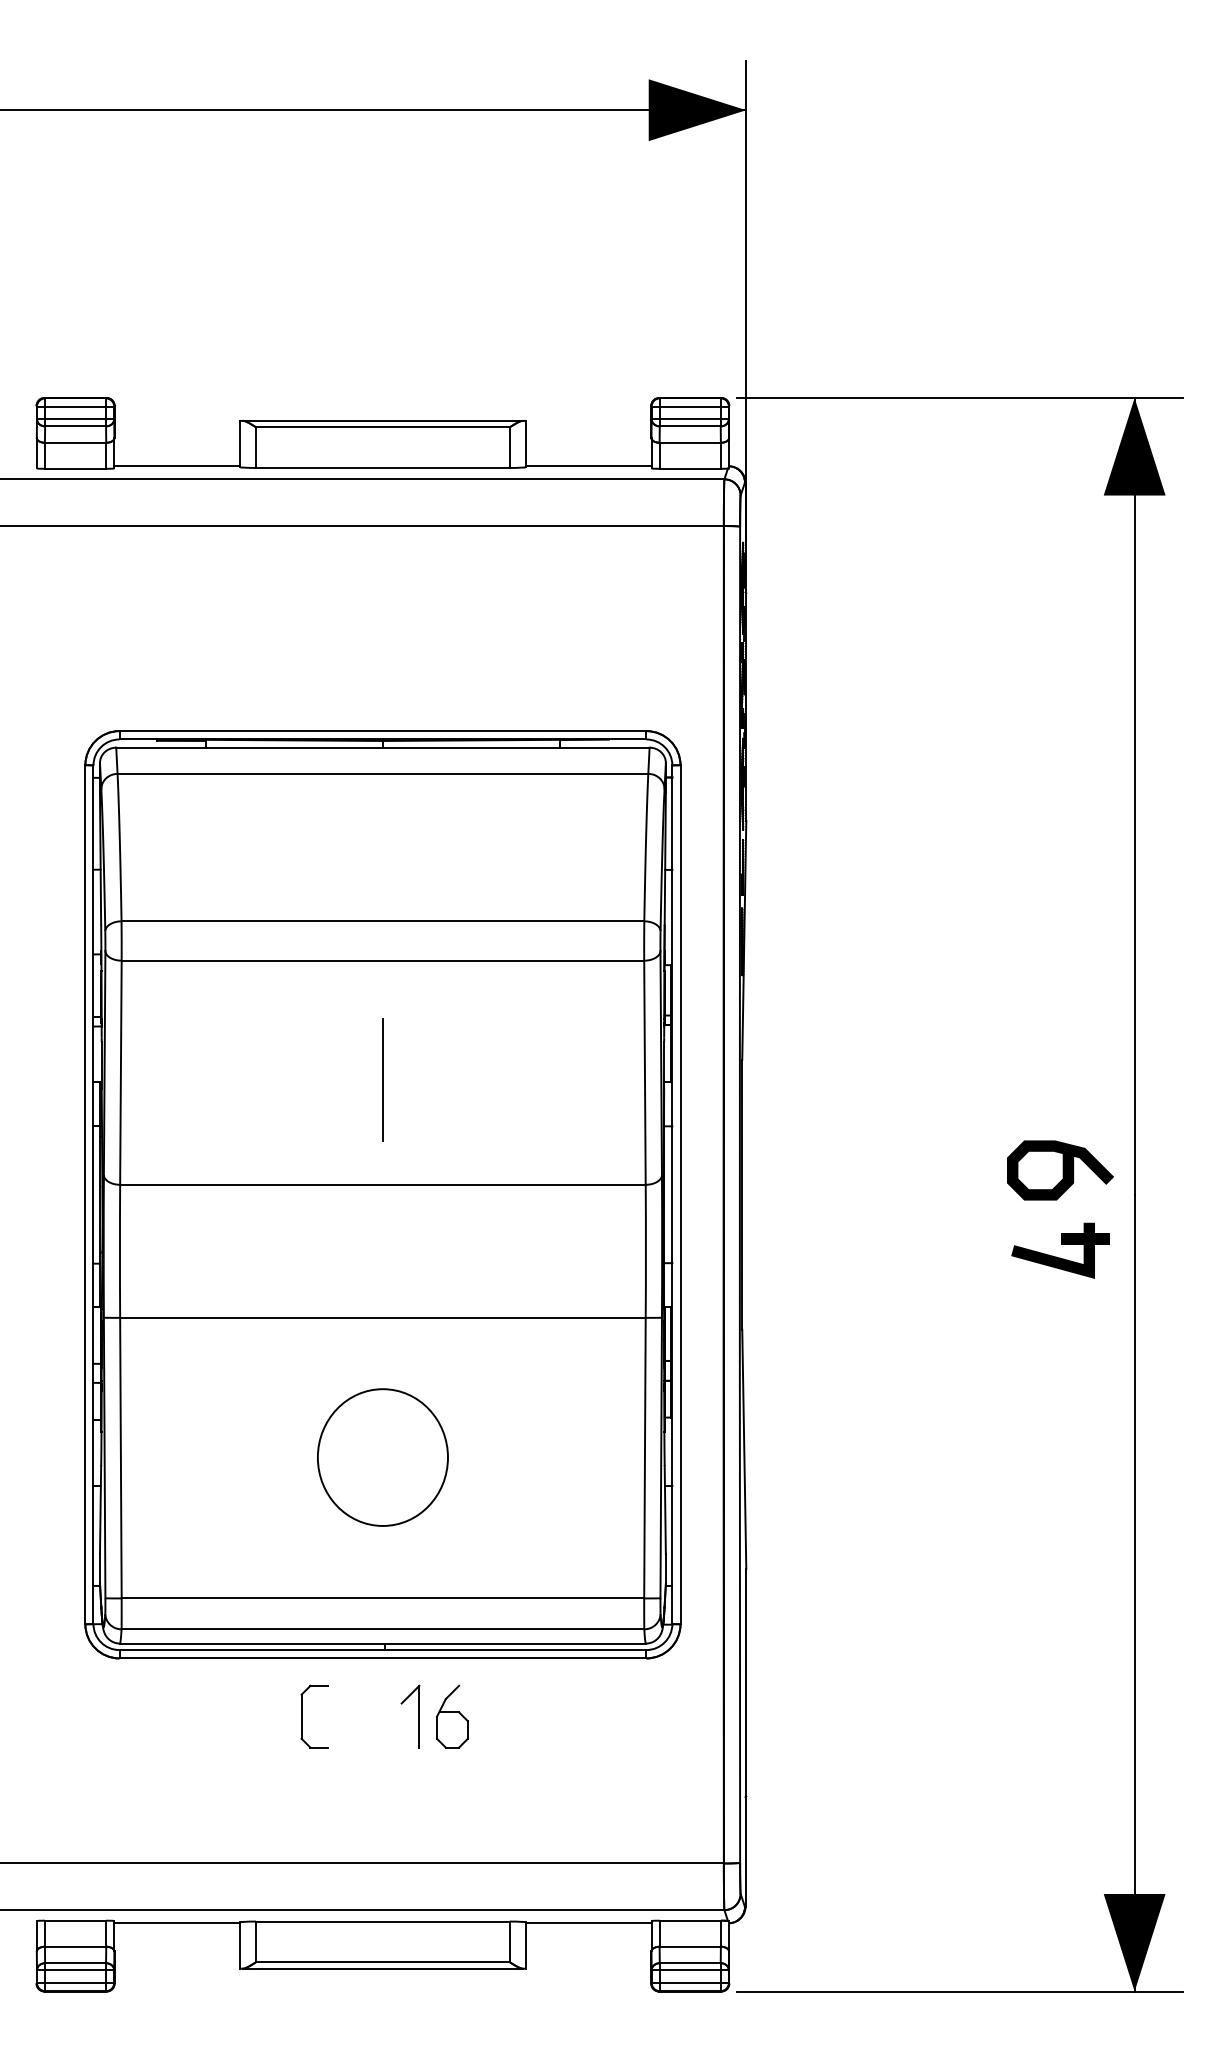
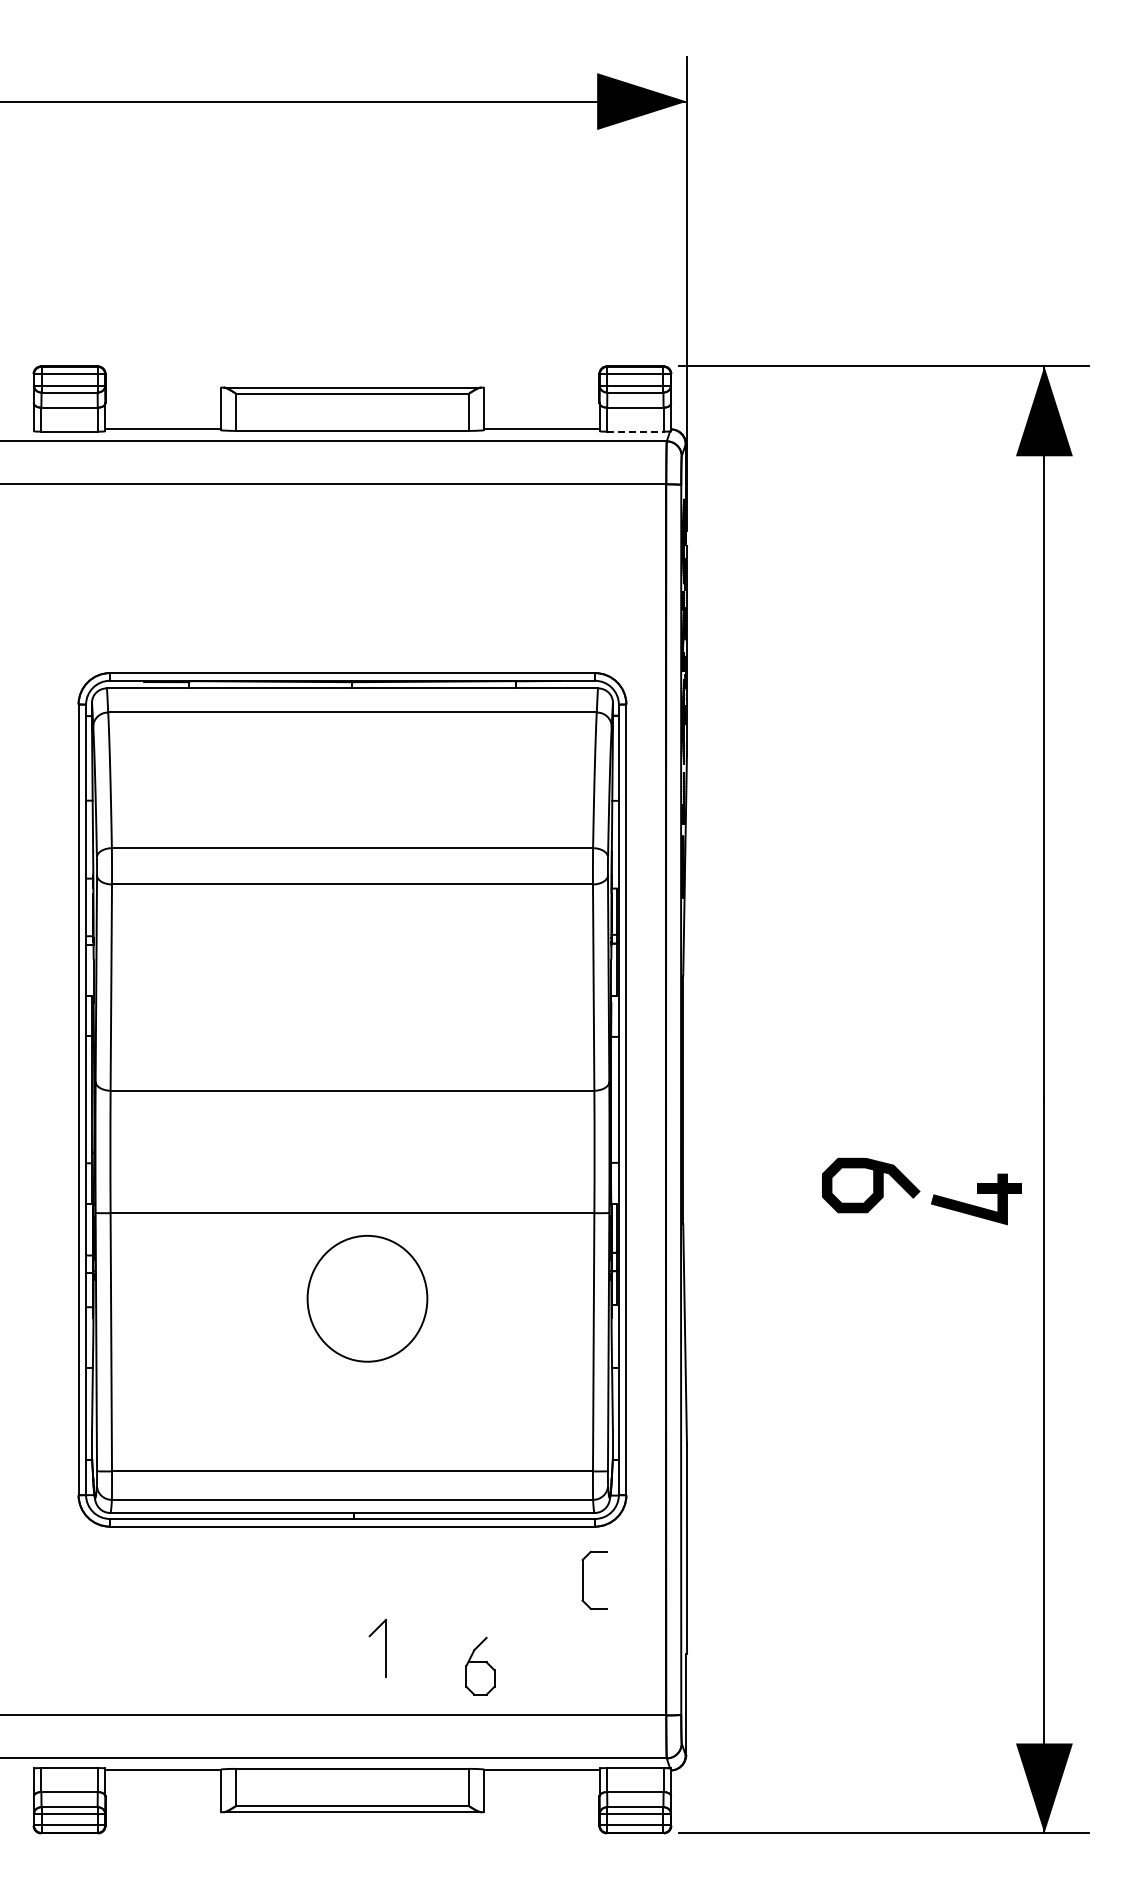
line: (690, 468) -> (635, 431), solid -> dashed
line: (382, 1079) -> (352, 993), removed
curve: (1063, 1170) -> (873, 1185), moved
part: (1061, 1244) -> (977, 1193), moved
part: (382, 1457) -> (367, 1298), moved
part: (302, 1715) -> (583, 1579), moved
part: (452, 1715) -> (480, 1665), moved
part: (418, 1716) -> (385, 1648), moved

